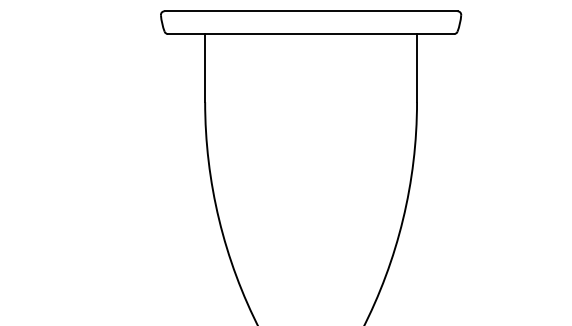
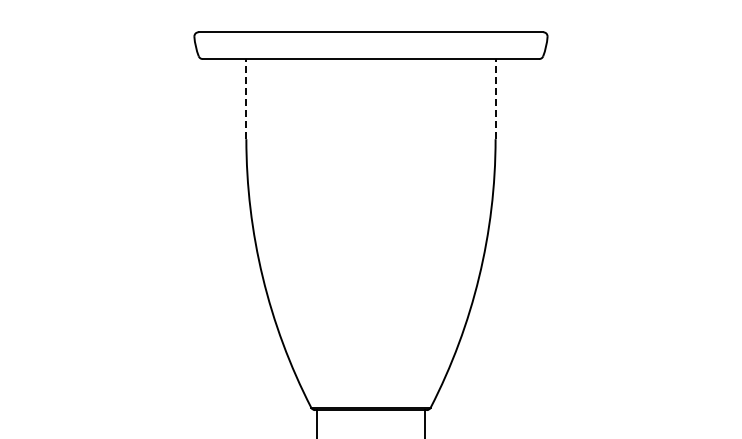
line: (205, 67) -> (246, 98), solid -> dashed
line: (416, 67) -> (495, 98), solid -> dashed

